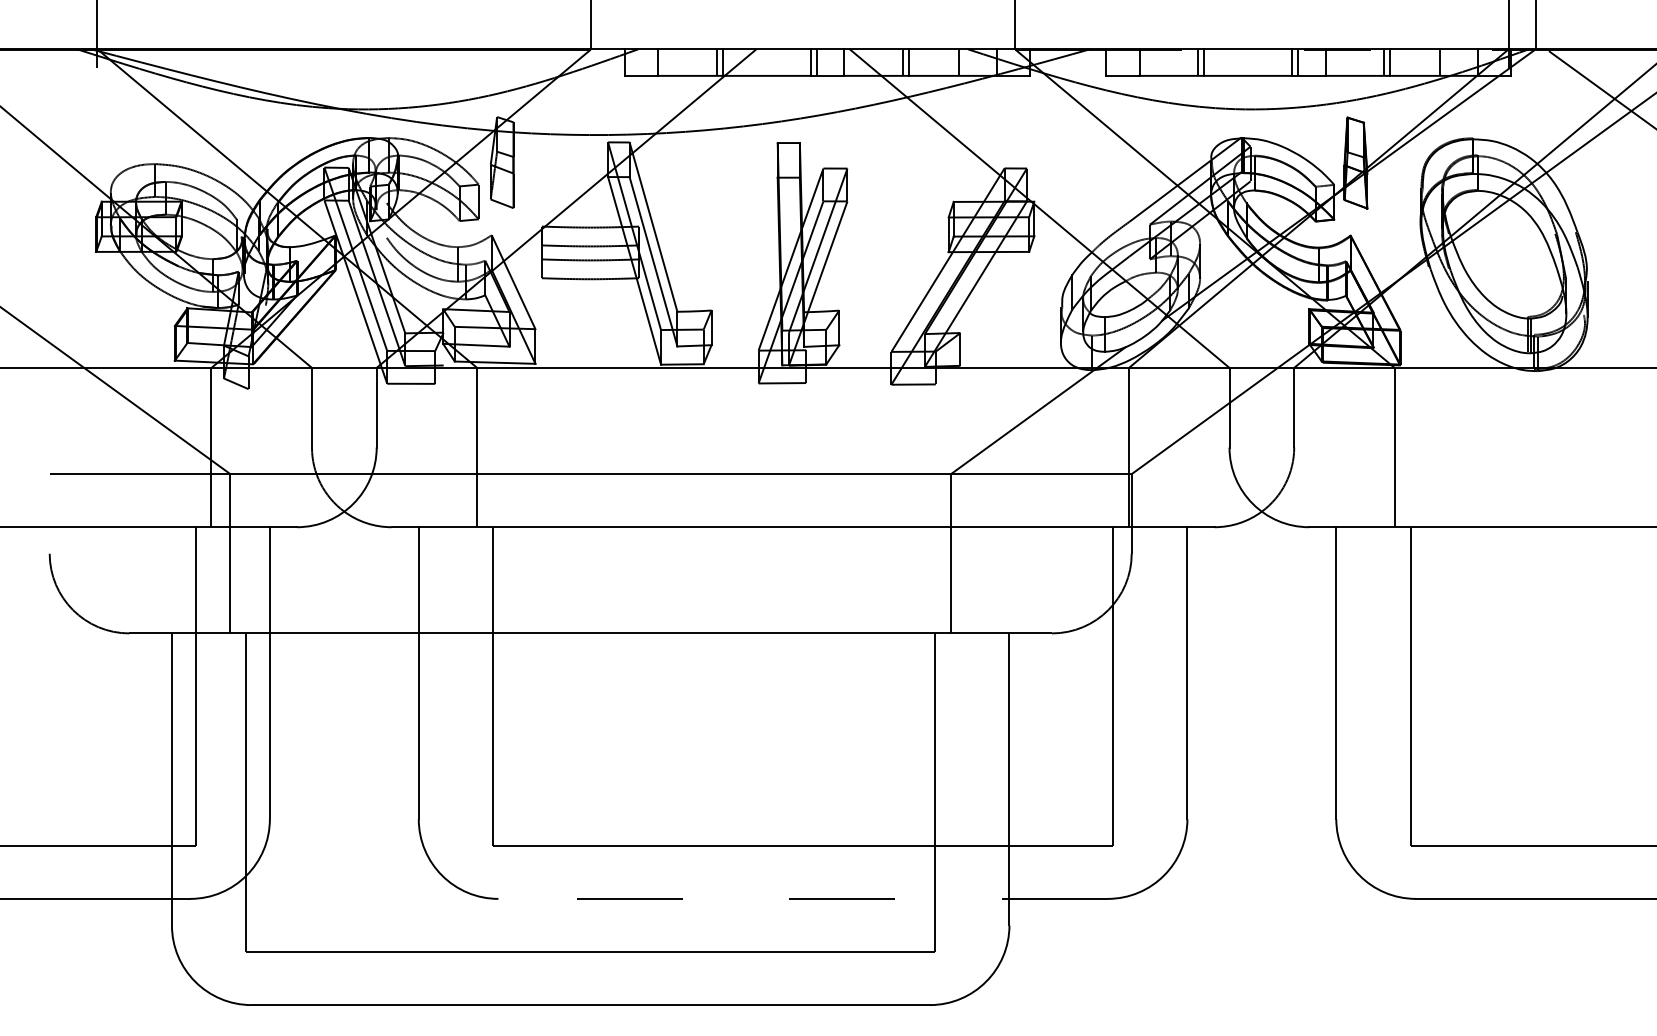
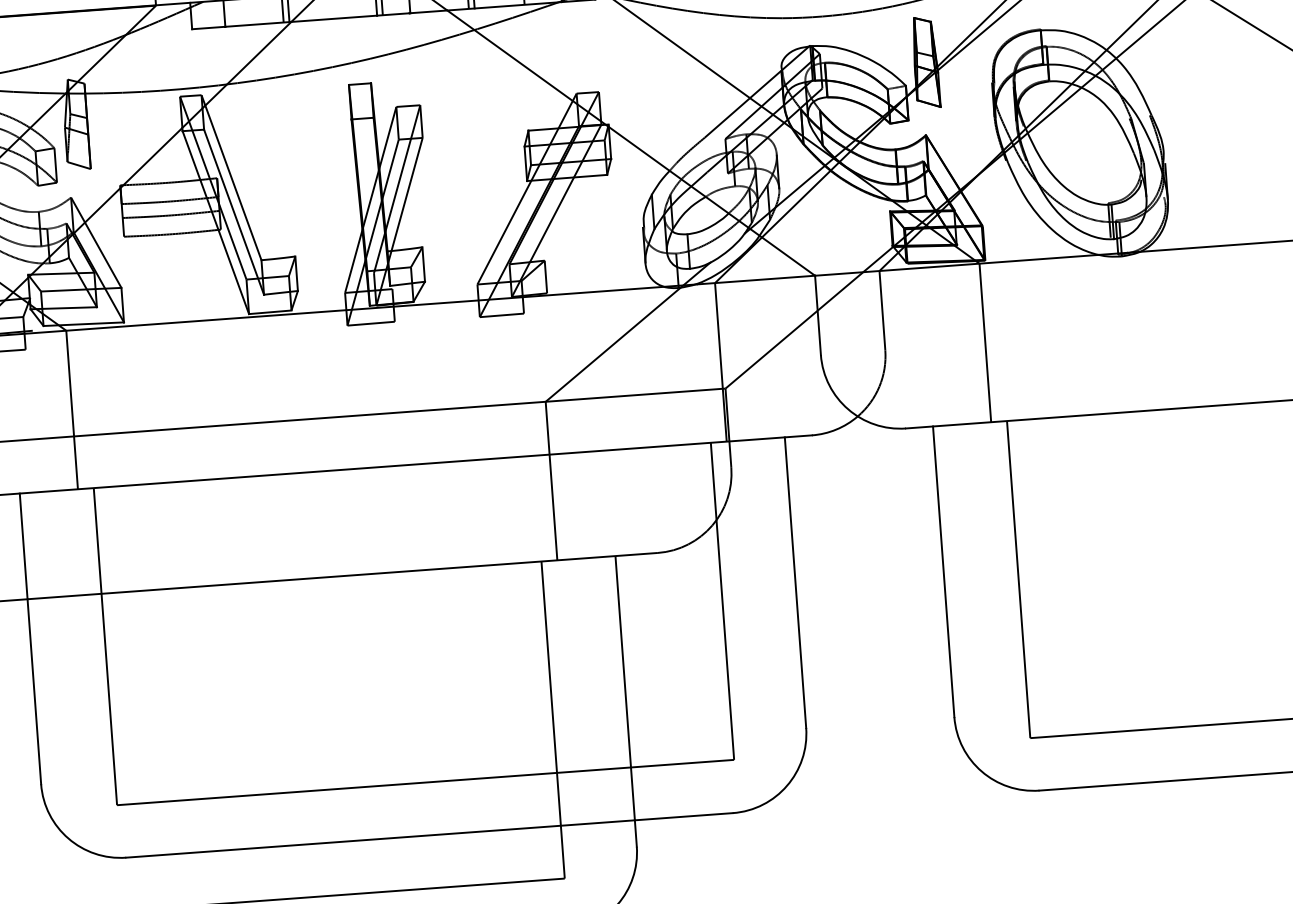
line: (803, 898) -> (429, 834), dashed -> solid

